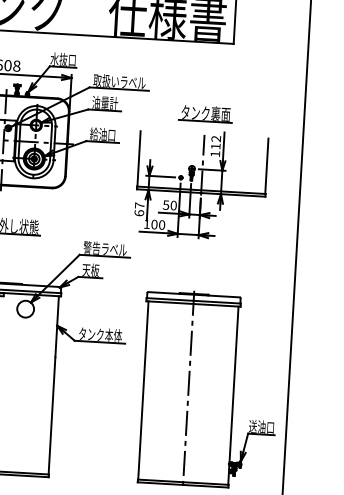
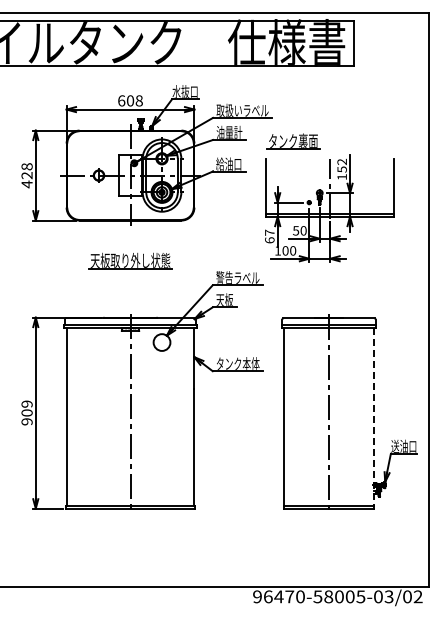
part: (205, 113) -> (293, 141), moved
text: (215, 146) -> (341, 169), 112 -> 152
line: (232, 396) -> (373, 417), solid -> dashed

